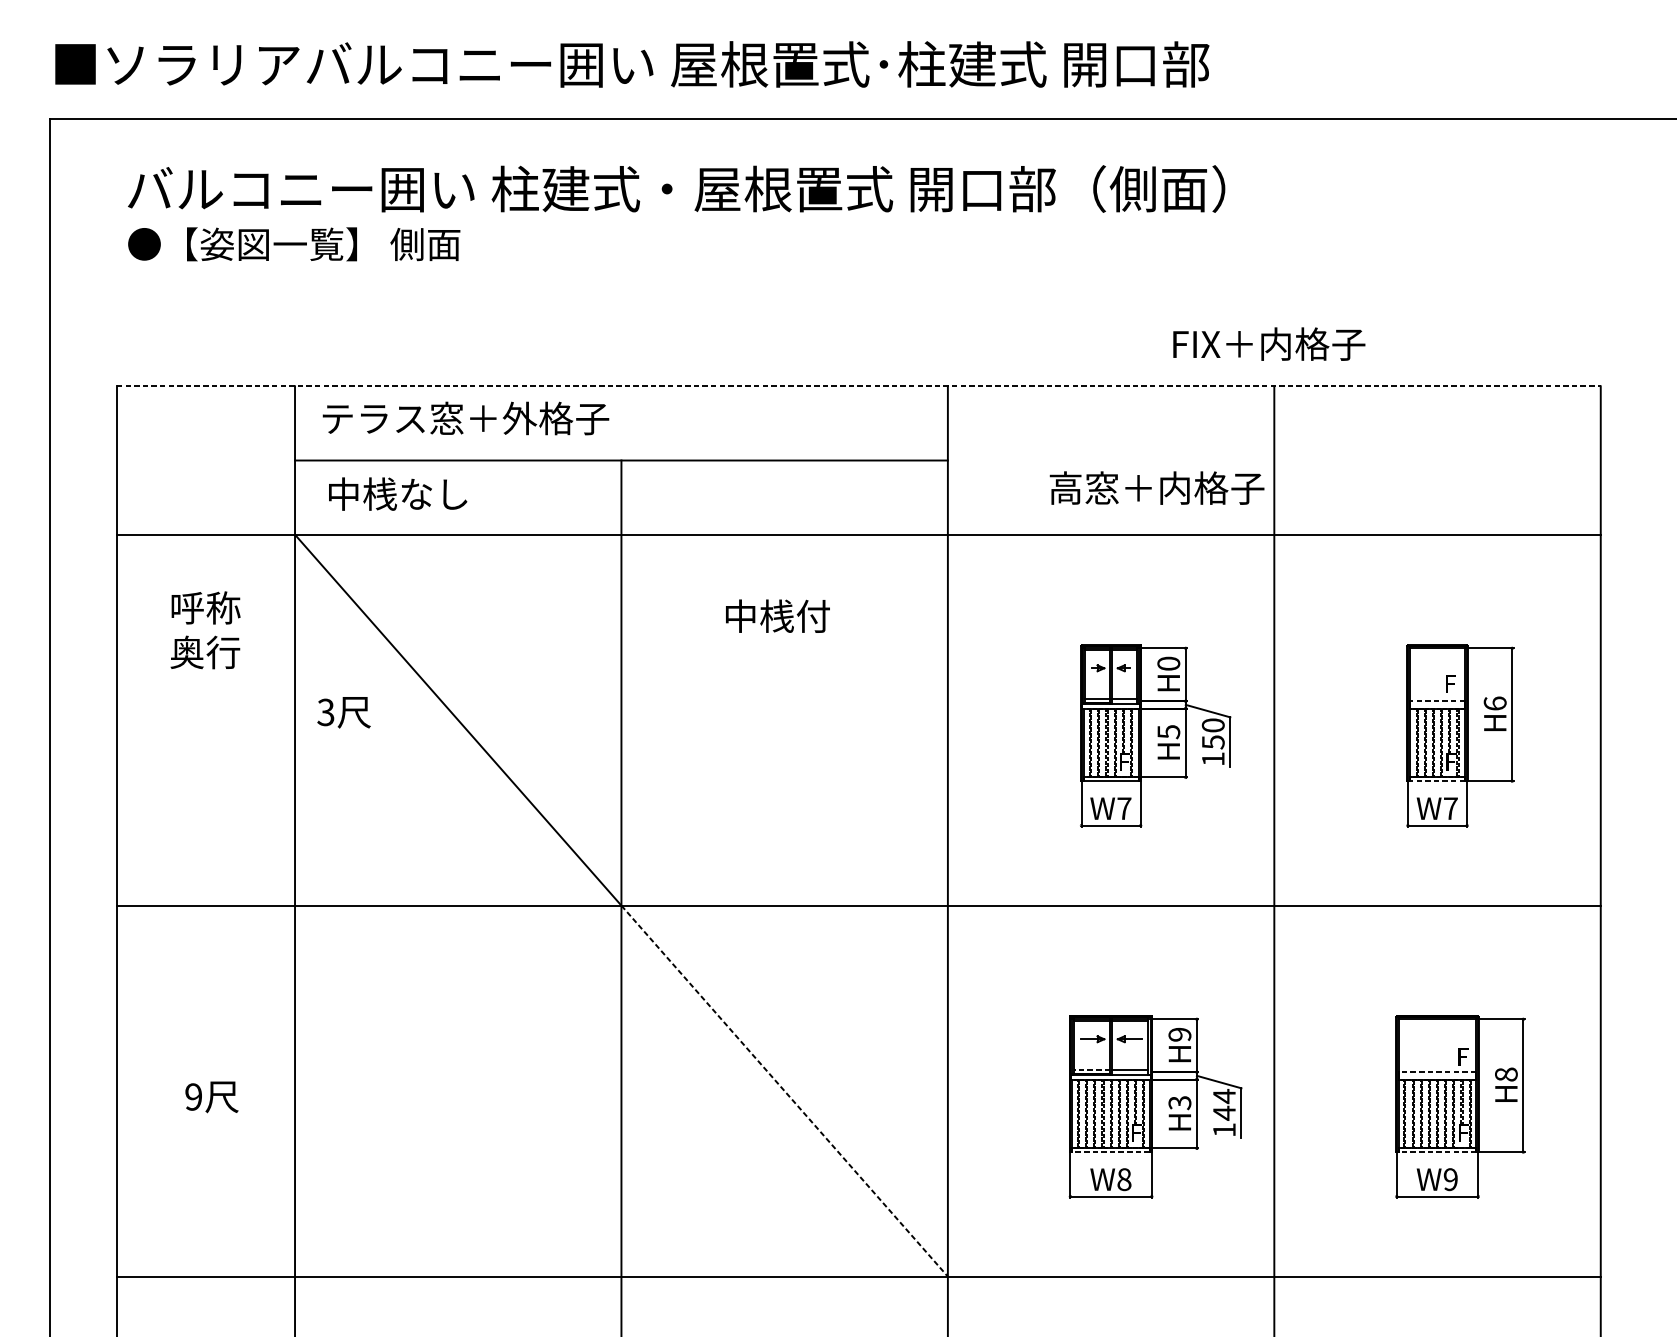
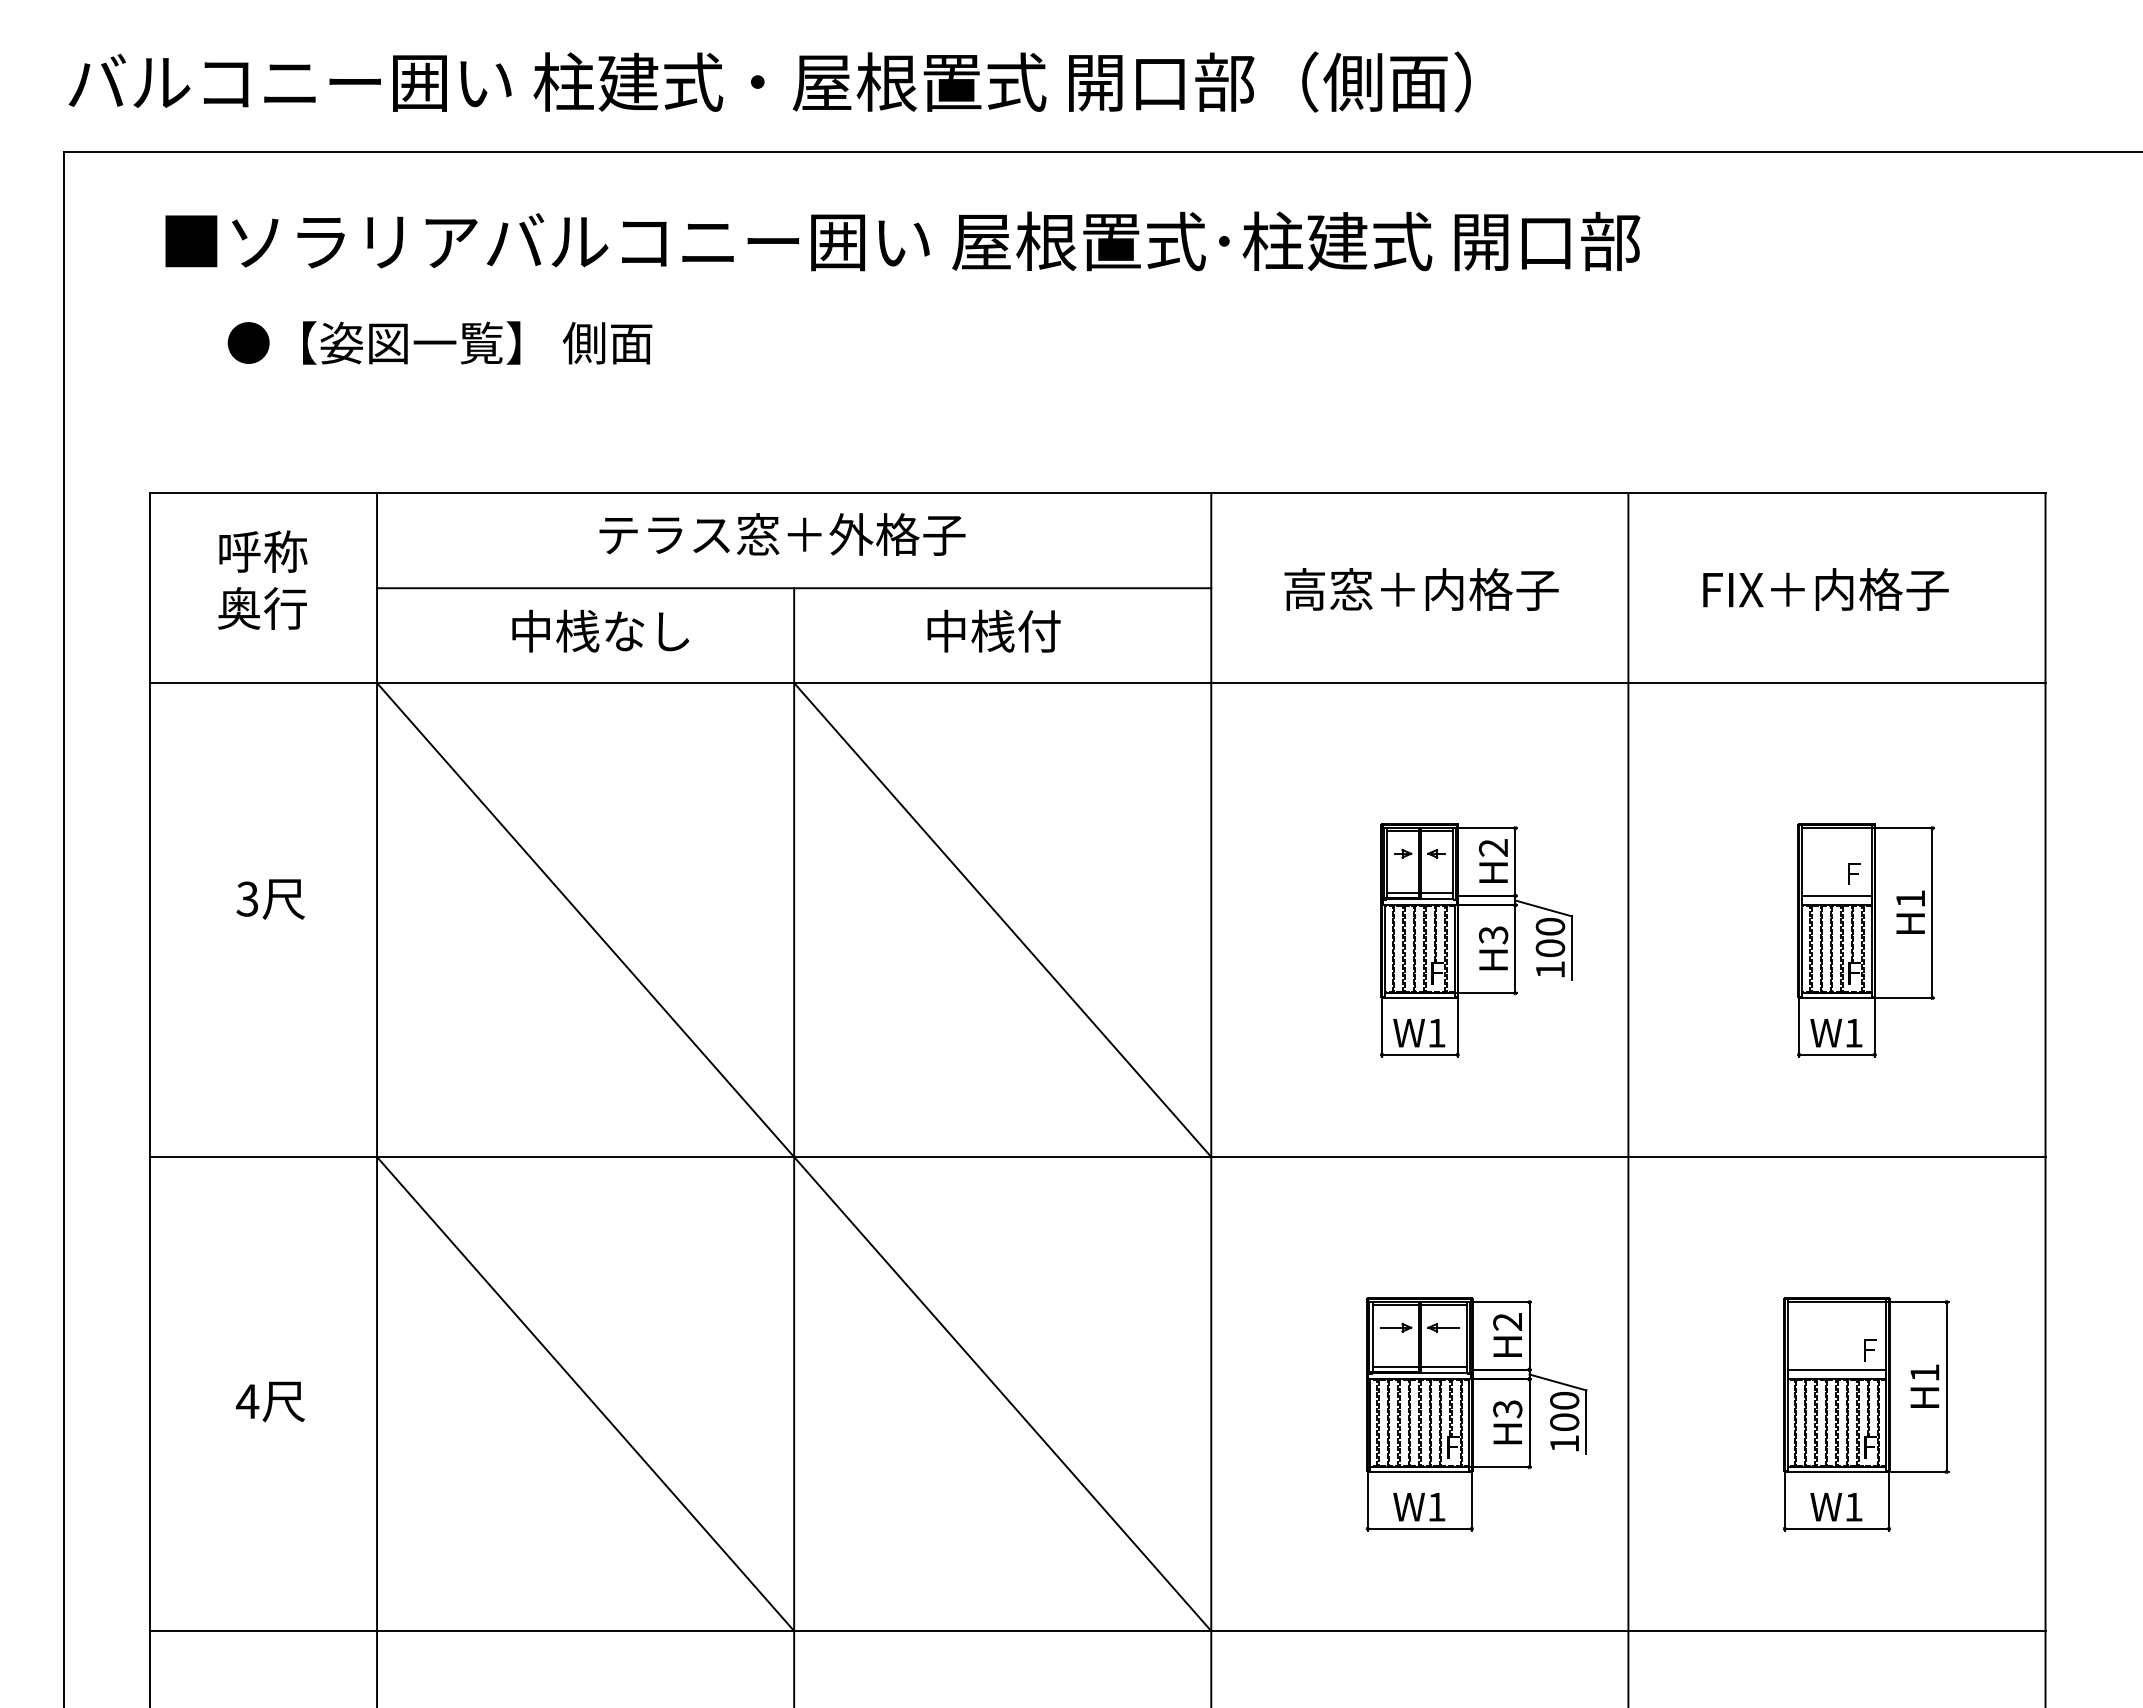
text: (631, 63) -> (806, 81), ■ソラリアバルコニー囲い 屋根置式･柱建式 開口部 -> バルコニー囲い 柱建式・屋根置式 開口部（側面）
text: (705, 188) -> (901, 240), バルコニー囲い 柱建式・屋根置式 開口部（側面） -> ■ソラリアバルコニー囲い 屋根置式･柱建式 開口部
text: (293, 243) -> (439, 342), moved
text: (1268, 344) -> (1825, 589), moved
line: (858, 386) -> (1097, 493), dashed -> solid
text: (465, 418) -> (782, 534), moved
text: (1157, 488) -> (1421, 589), moved
text: (397, 493) -> (600, 630), moved
text: (777, 615) -> (993, 630), moved
text: (205, 629) -> (262, 579), moved
text: (1168, 663) -> (1493, 847), H0 -> H2
line: (1437, 700) -> (1836, 895), dashed -> solid
text: (1495, 703) -> (1910, 898), H6 -> H1
text: (343, 712) -> (270, 899), moved
line: (784, 720) -> (1002, 920), added
text: (1167, 731) -> (1492, 934), H5 -> H3
text: (1213, 742) -> (1550, 948), 150 -> 100
line: (1437, 780) -> (1836, 997), dashed -> solid
text: (1124, 808) -> (1436, 1033), W7 -> W1
text: (1450, 808) -> (1853, 1033), W7 -> W1
text: (1179, 1034) -> (1507, 1321), H9 -> H2
line: (1092, 1069) -> (1395, 1366), dashed -> solid
line: (1437, 1071) -> (1836, 1369), dashed -> solid
text: (1506, 1074) -> (1924, 1372), H8 -> H1
line: (458, 1091) -> (585, 1394), added
line: (784, 1091) -> (1002, 1394), dashed -> solid
text: (193, 1096) -> (247, 1401), 9 -> 4
text: (1224, 1104) -> (1564, 1411), 144 -> 100
line: (1110, 1151) -> (1419, 1471), dashed -> solid
line: (1437, 1151) -> (1836, 1471), dashed -> solid
text: (1124, 1179) -> (1436, 1506), W8 -> W1
text: (1450, 1179) -> (1853, 1506), W9 -> W1

